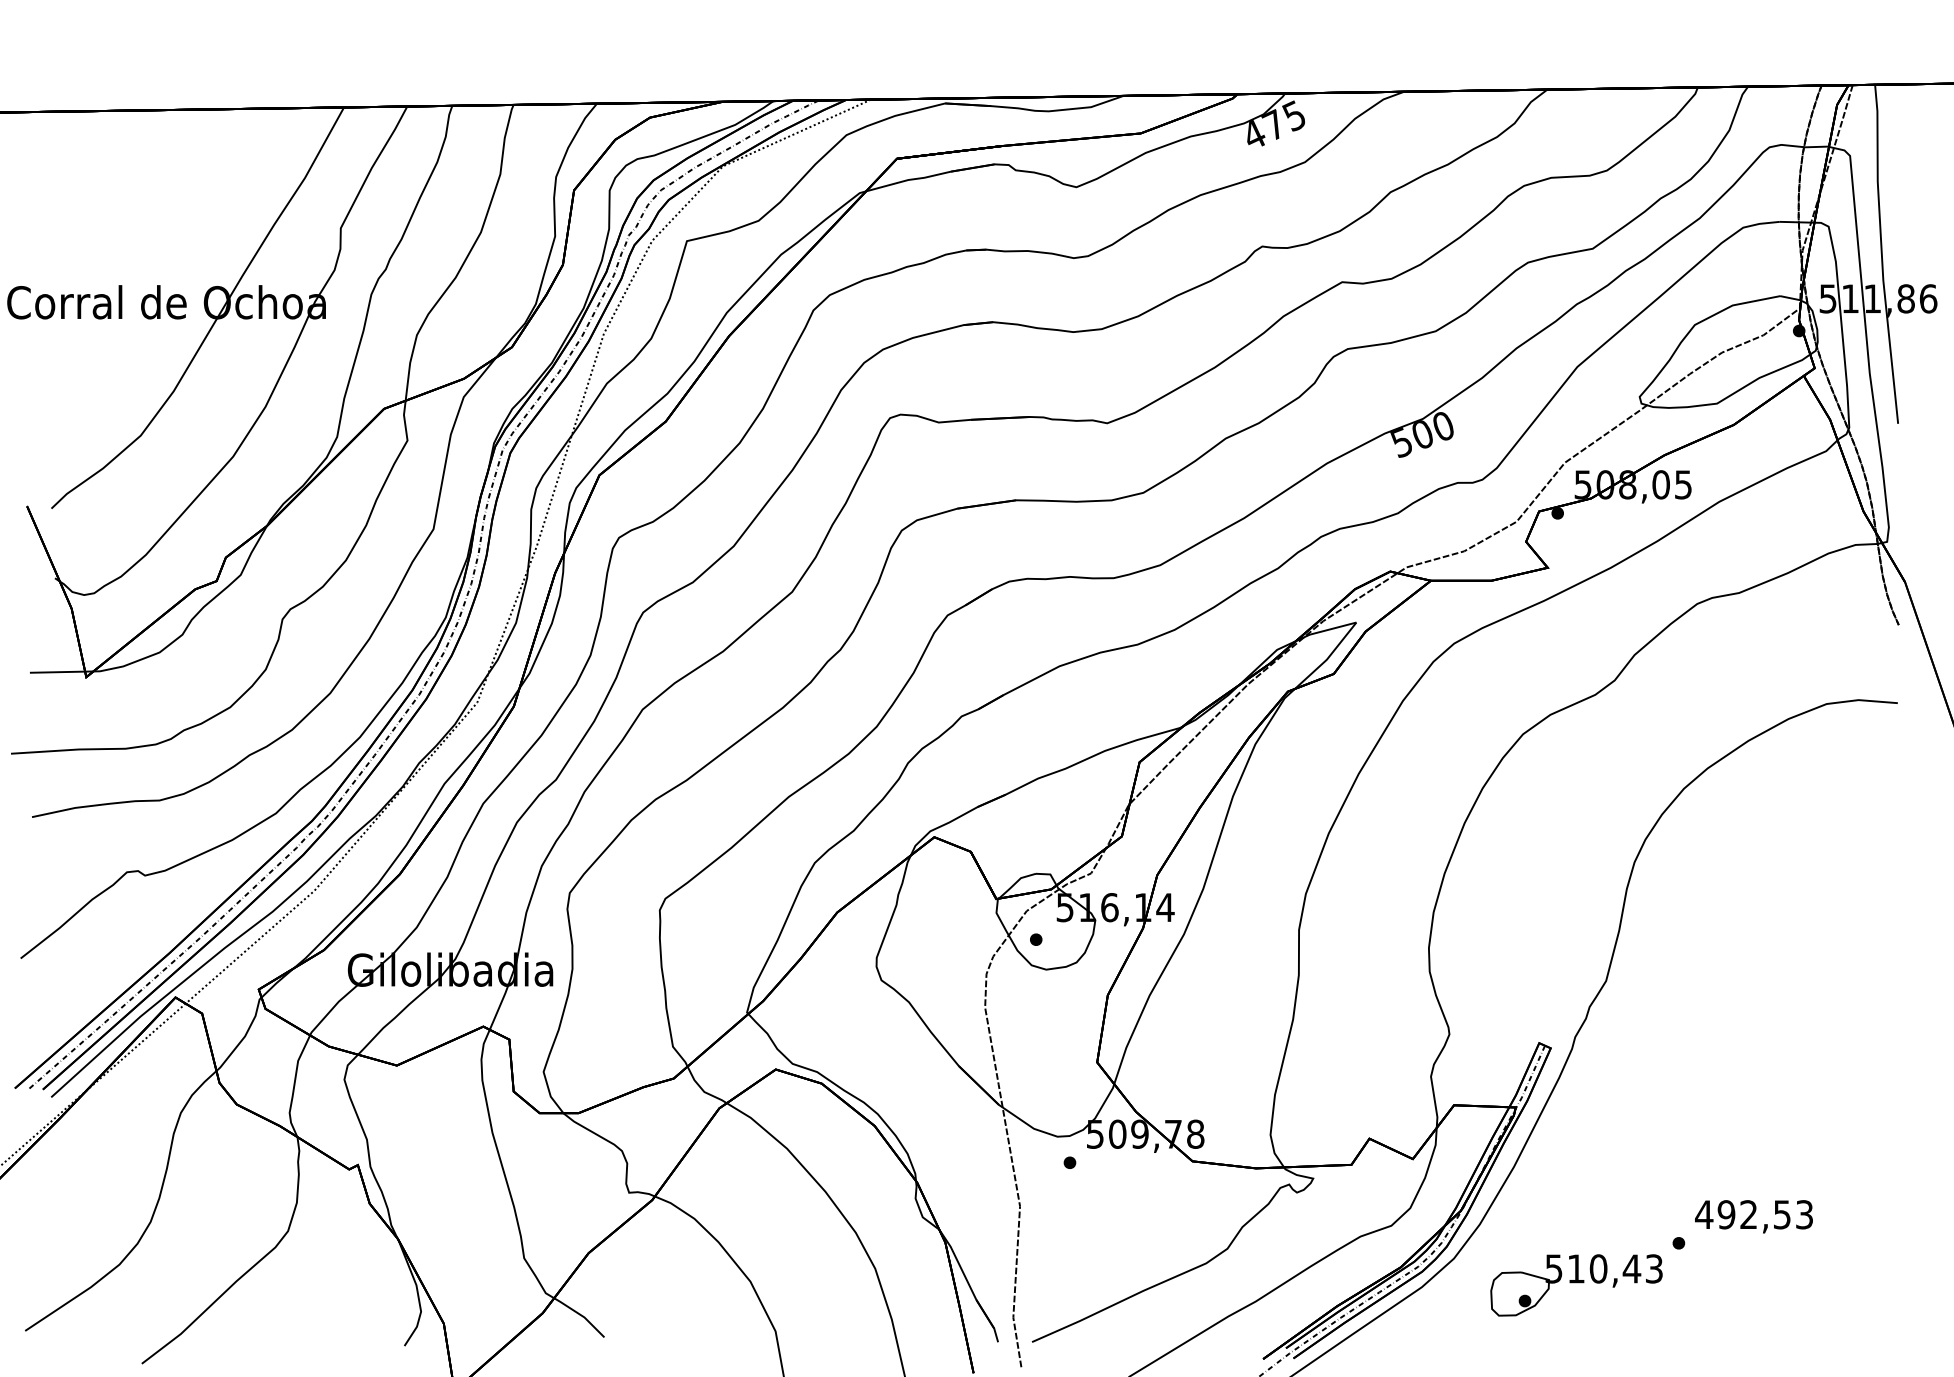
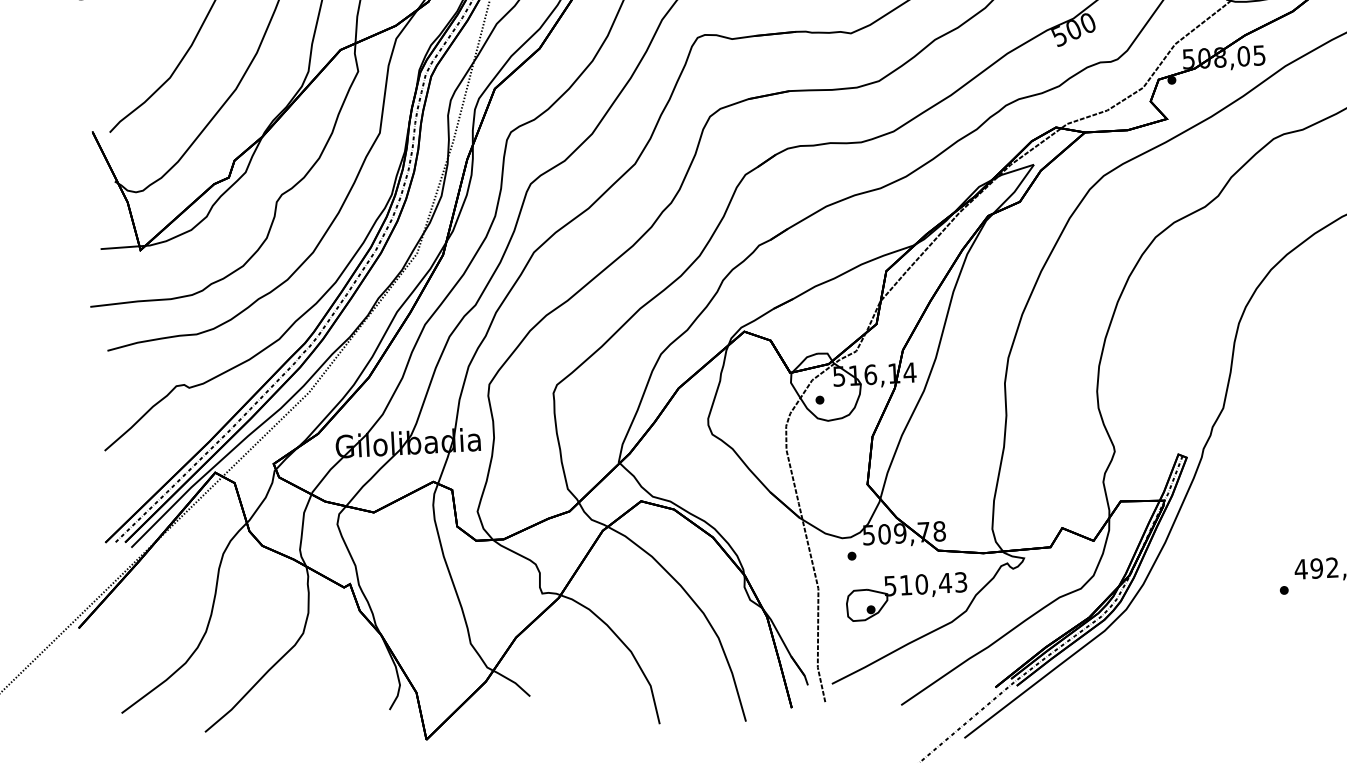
part: (1576, 1285) -> (906, 596), moved

